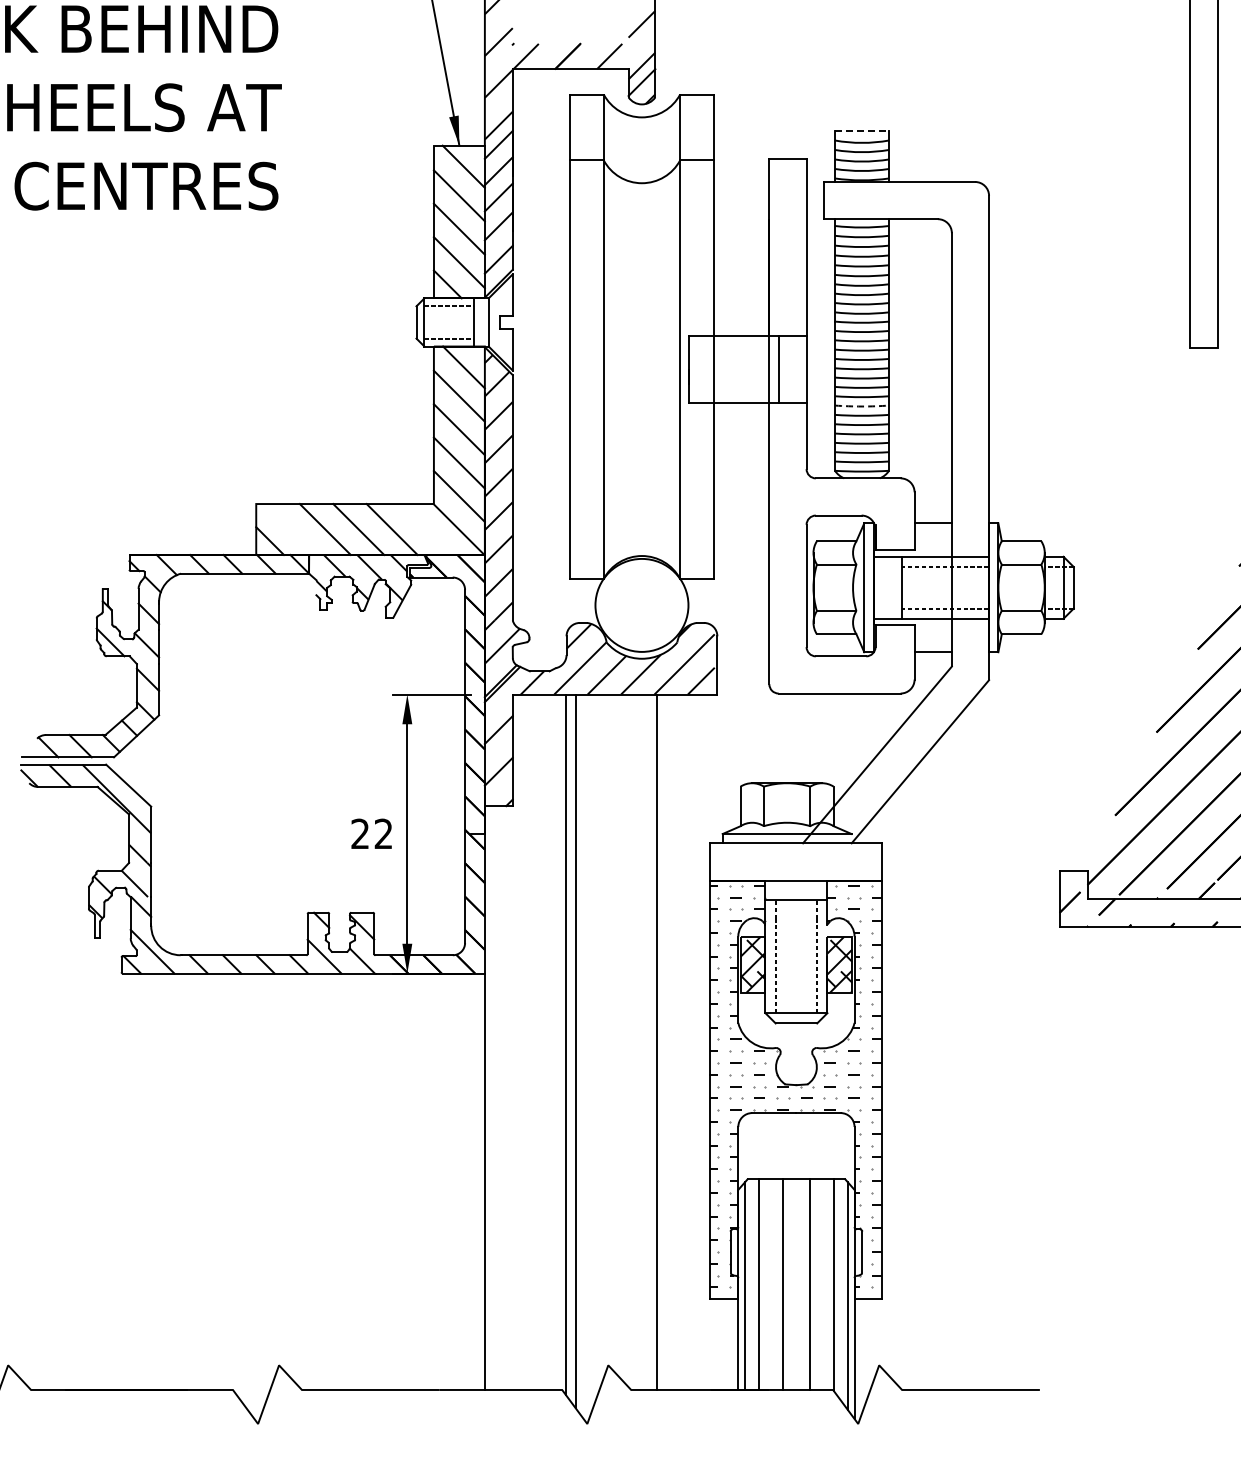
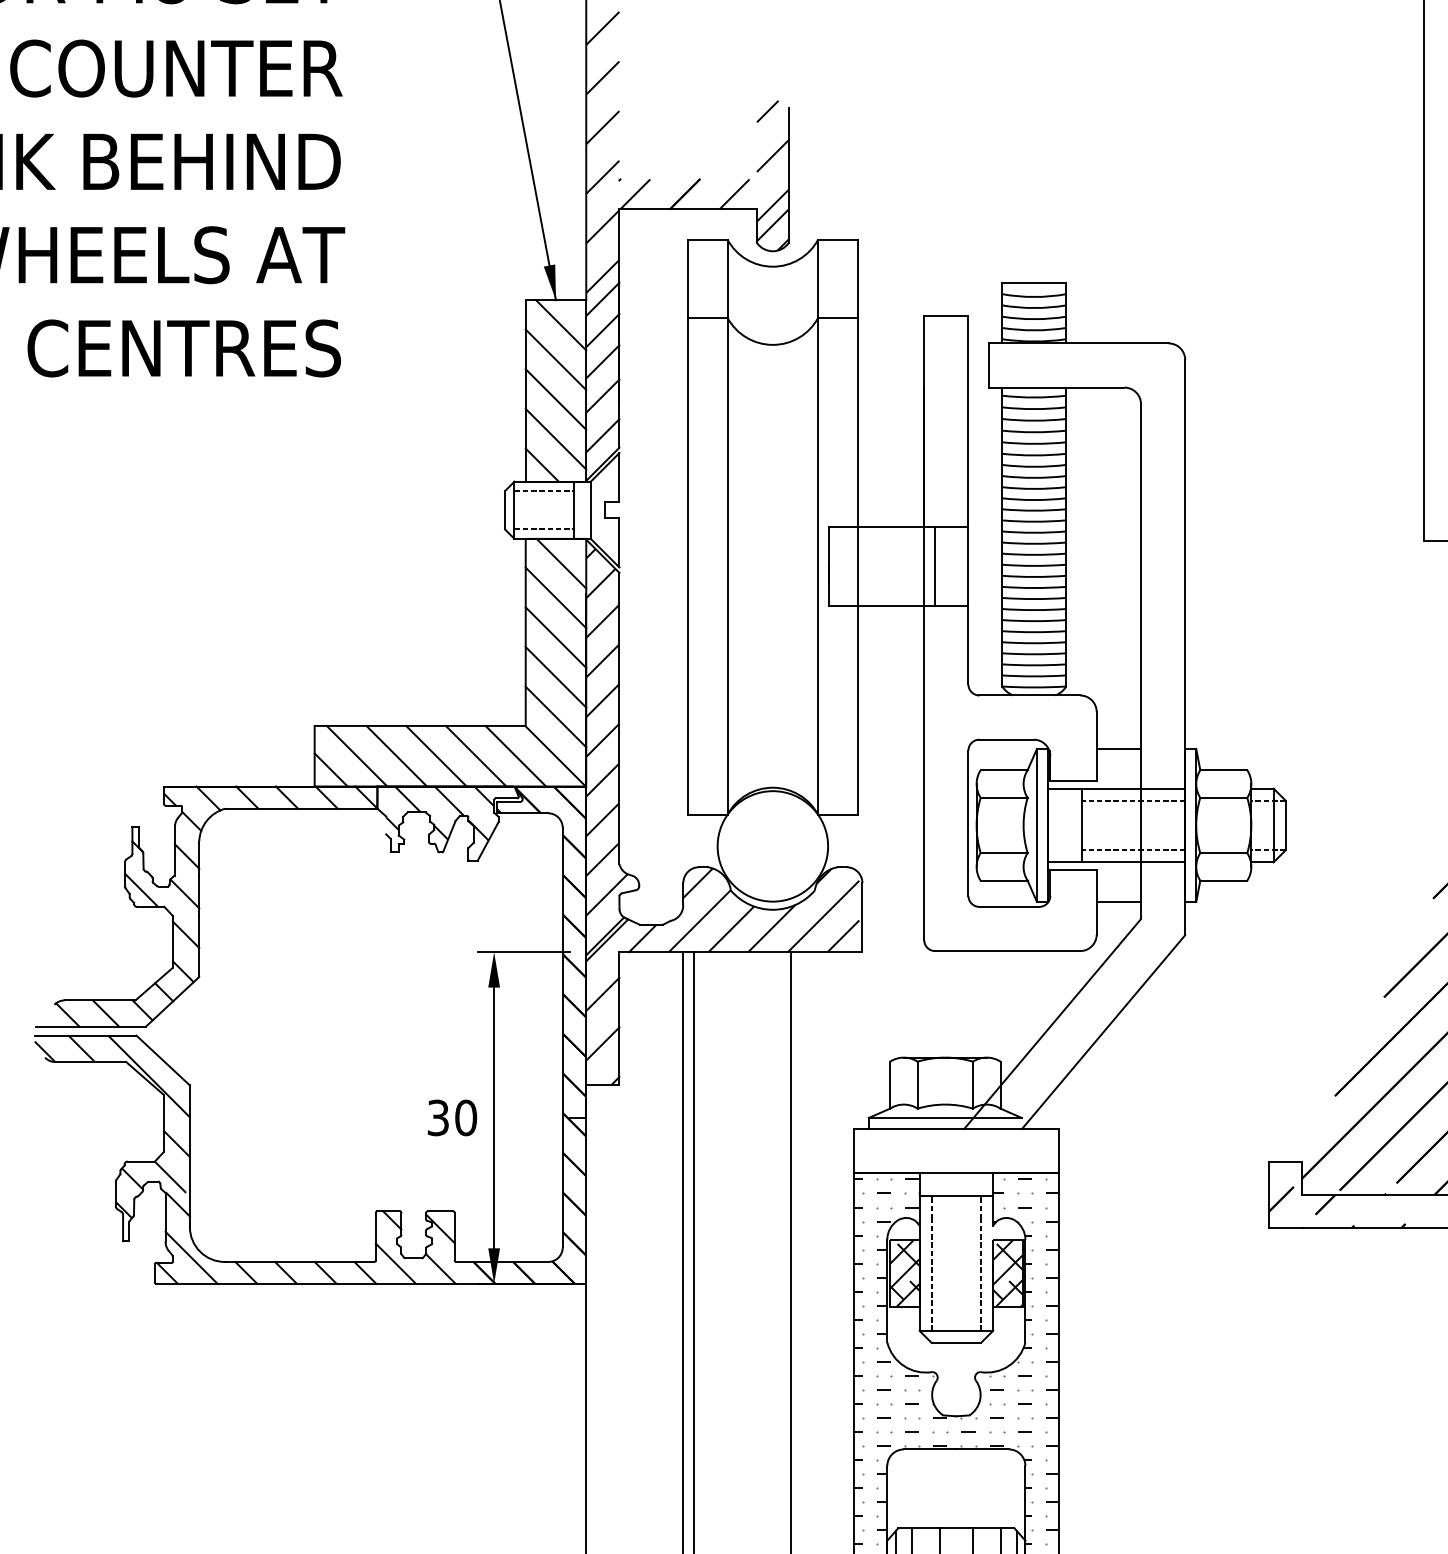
line: (862, 131) -> (1034, 283), dashed -> solid
arc: (862, 406) -> (1034, 610), dashed -> solid
line: (291, 529) -> (356, 756), added
line: (425, 529) -> (515, 756), added
text: (371, 833) -> (451, 1117), 22 -> 30

